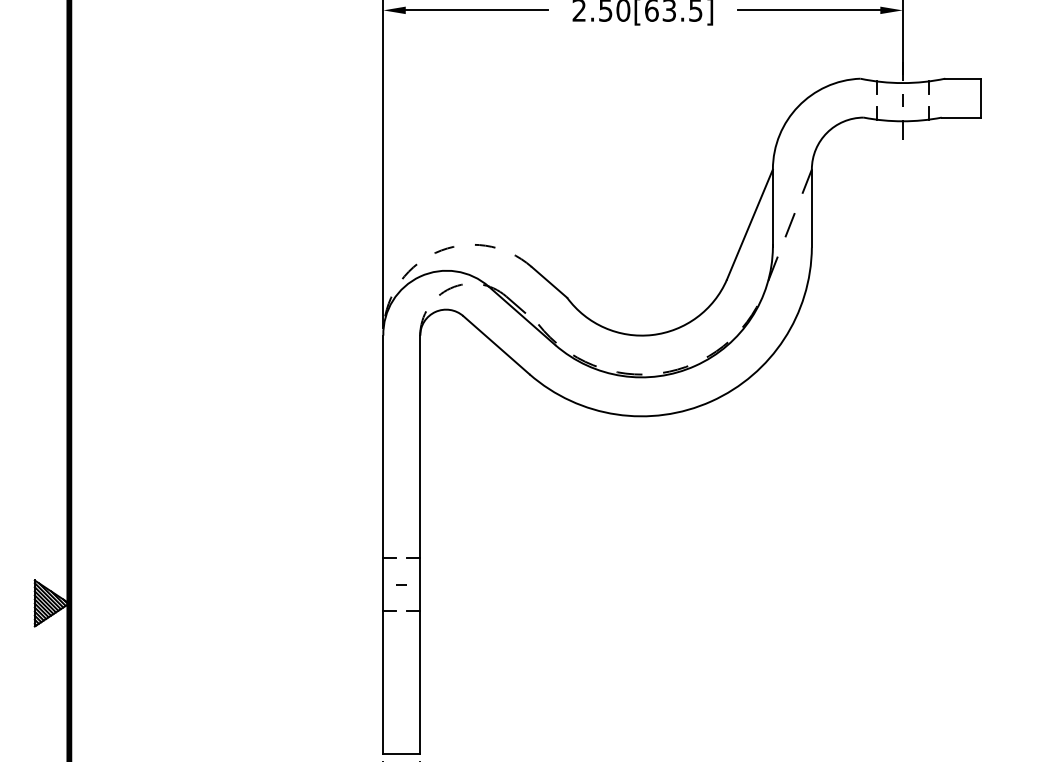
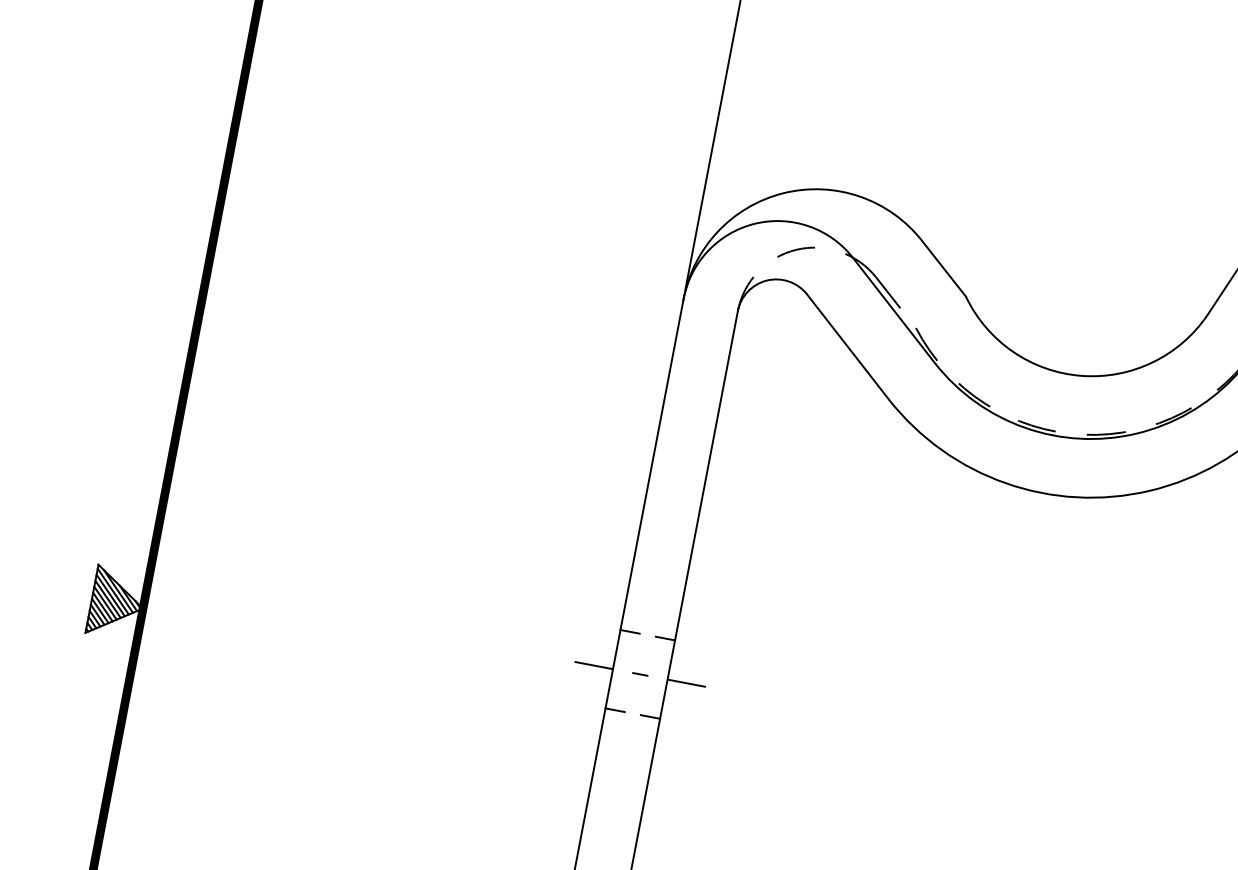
arc: (435, 253) -> (783, 194), dashed -> solid
line: (370, 584) -> (594, 665), added
line: (433, 584) -> (687, 683), added

